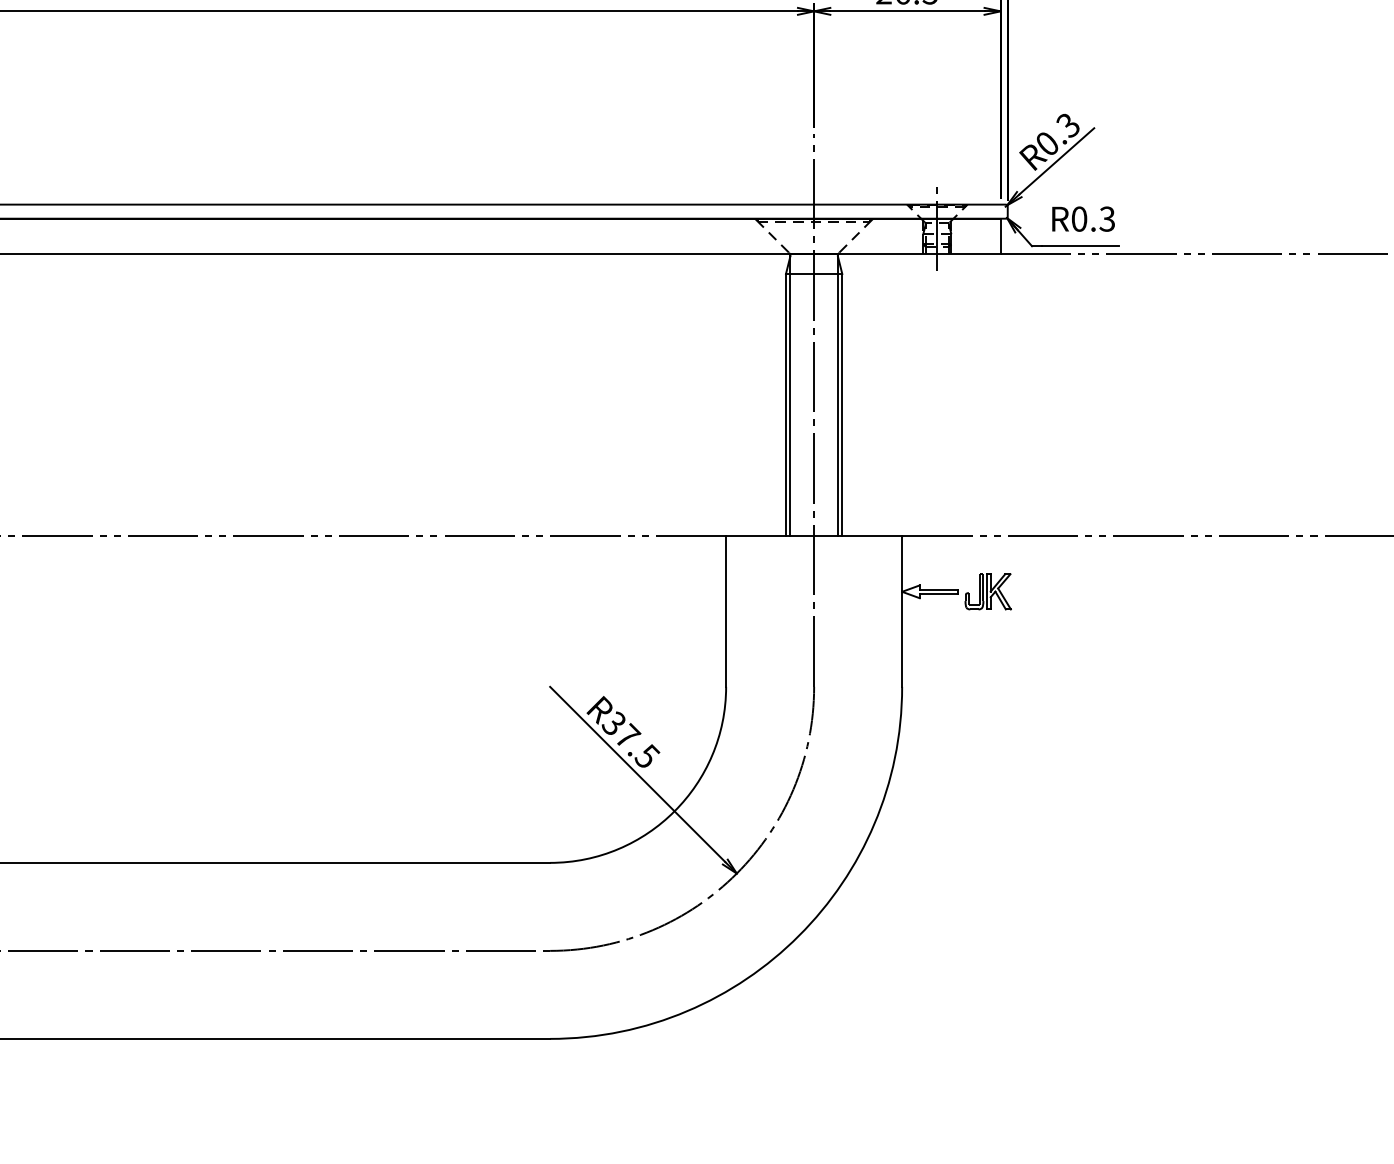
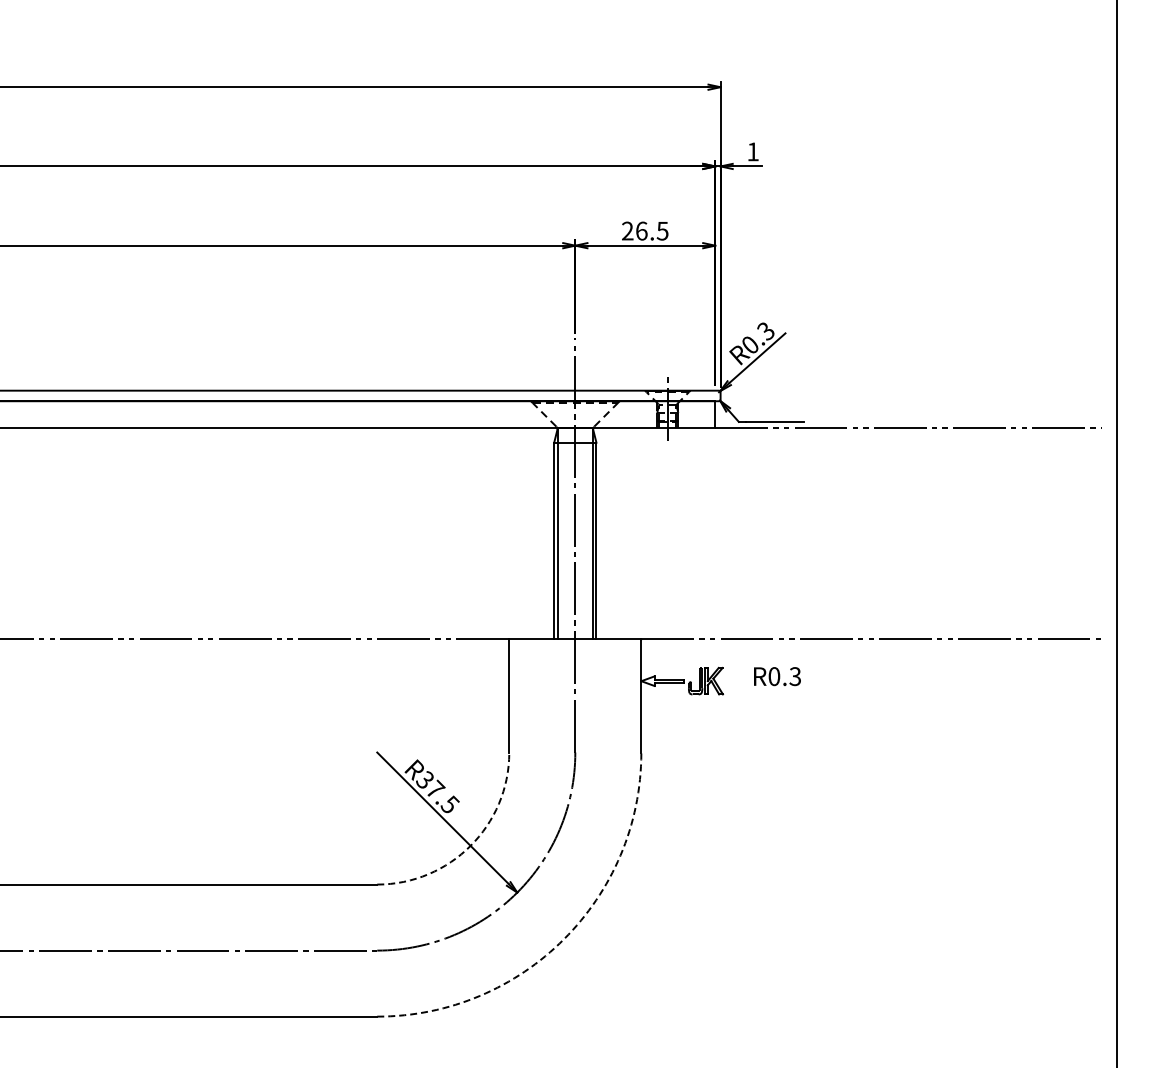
text: (1083, 219) -> (777, 676), moved
arc: (674, 810) -> (470, 845), solid -> dashed
arc: (799, 936) -> (564, 939), solid -> dashed

